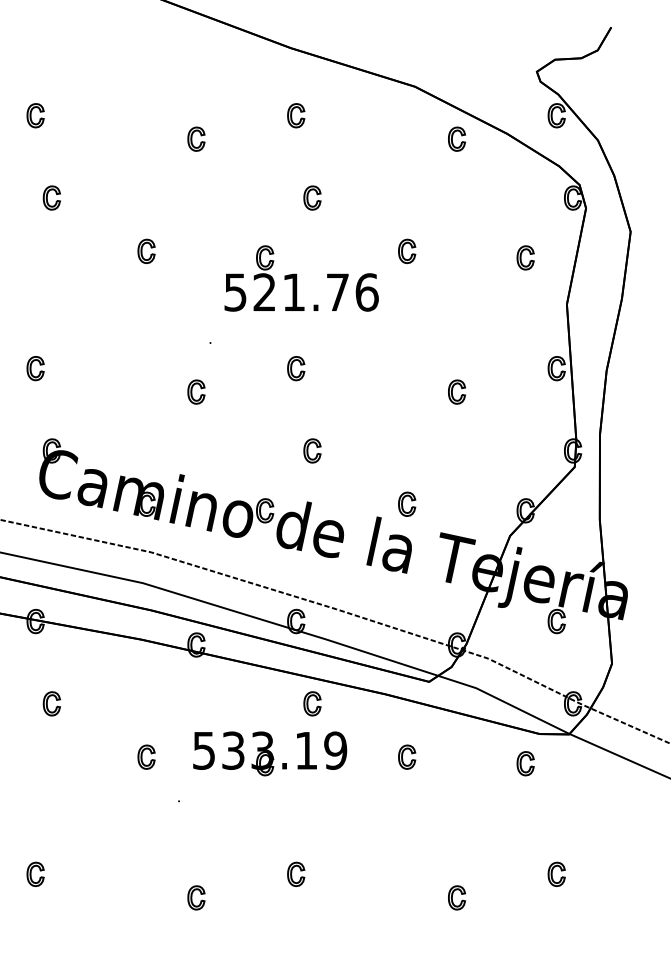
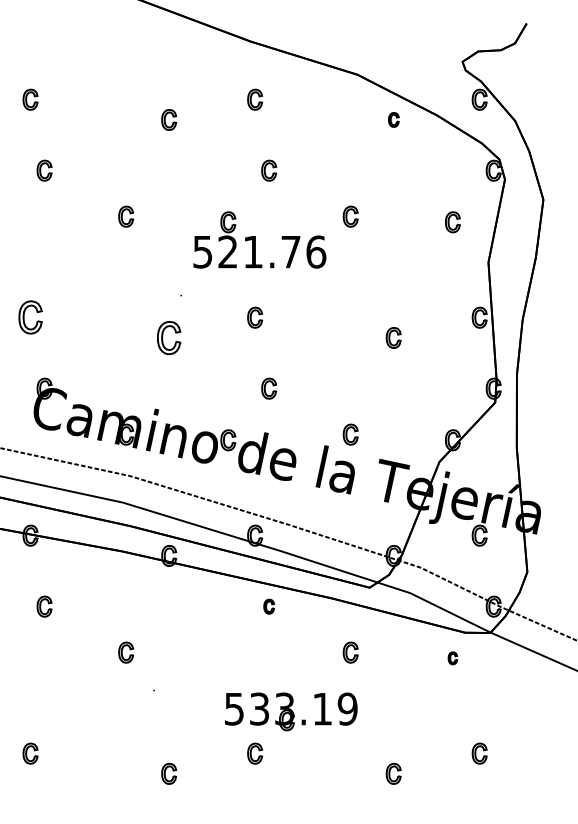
part: (457, 138) -> (394, 119), size x0.7
part: (35, 368) -> (30, 317), size x1.6
part: (196, 391) -> (169, 337), size x1.6
part: (312, 703) -> (269, 606), size x0.7
part: (270, 753) -> (291, 711), moved
part: (525, 763) -> (452, 658), size x0.6

